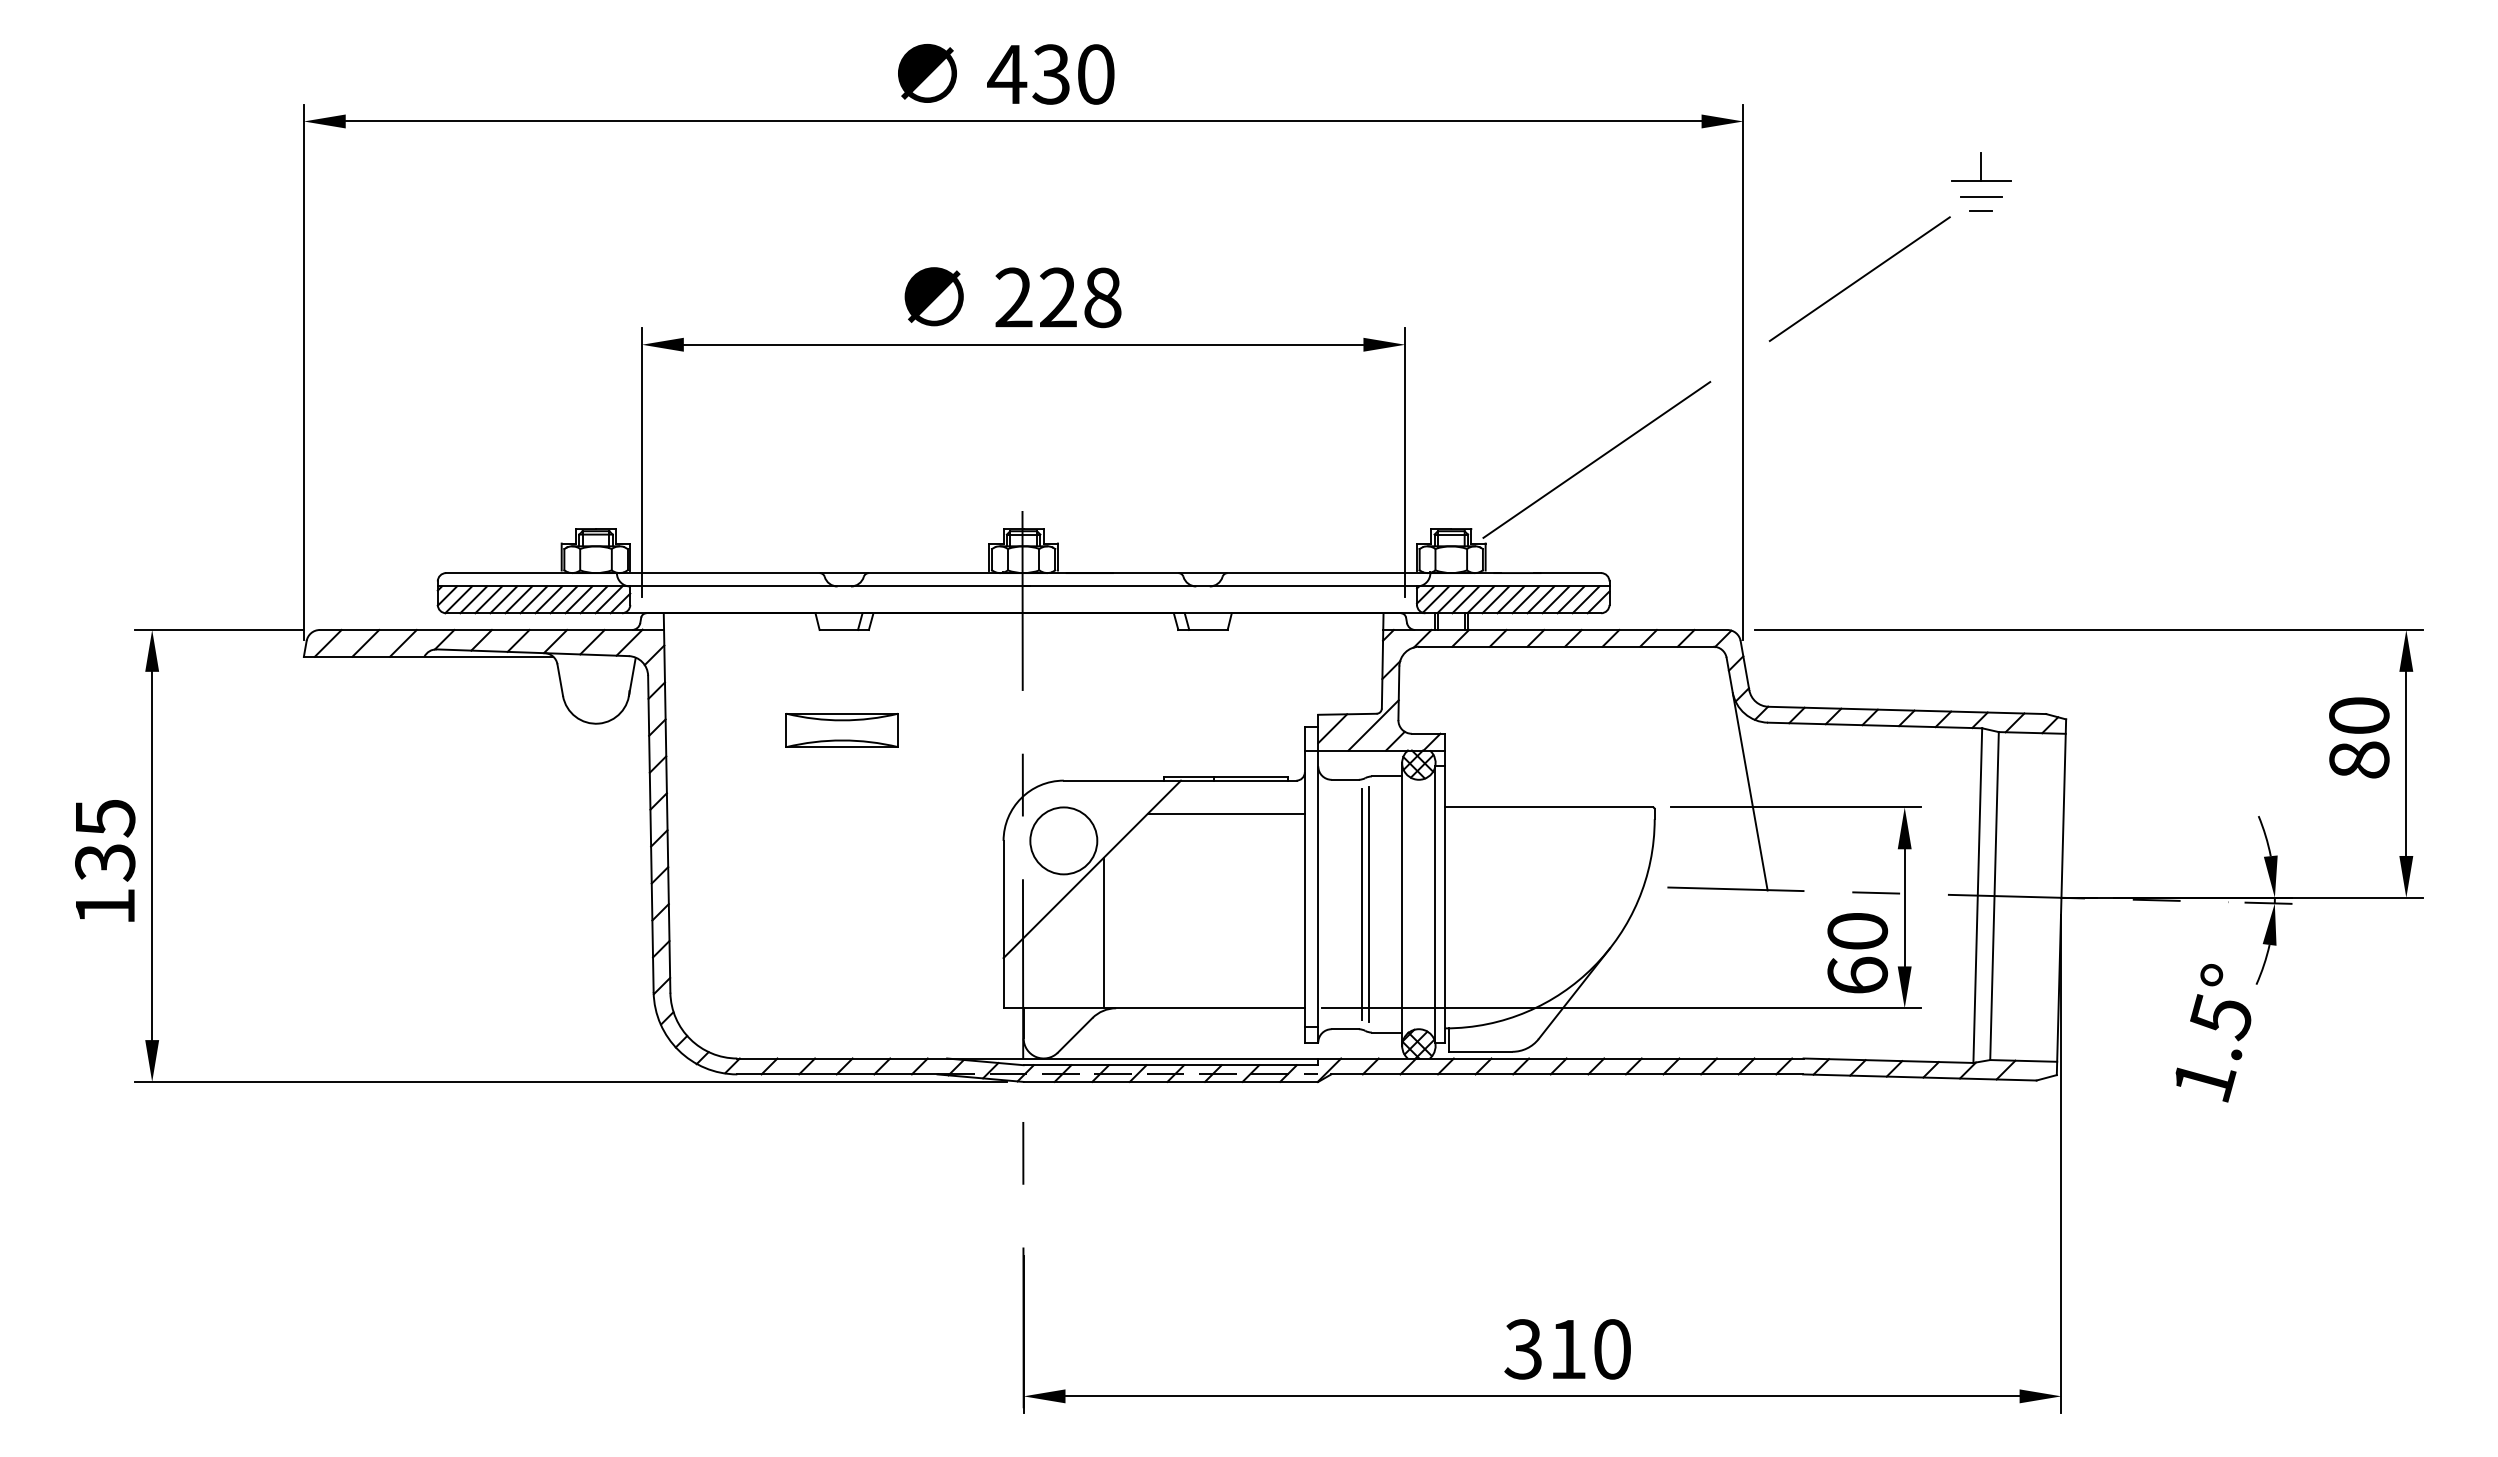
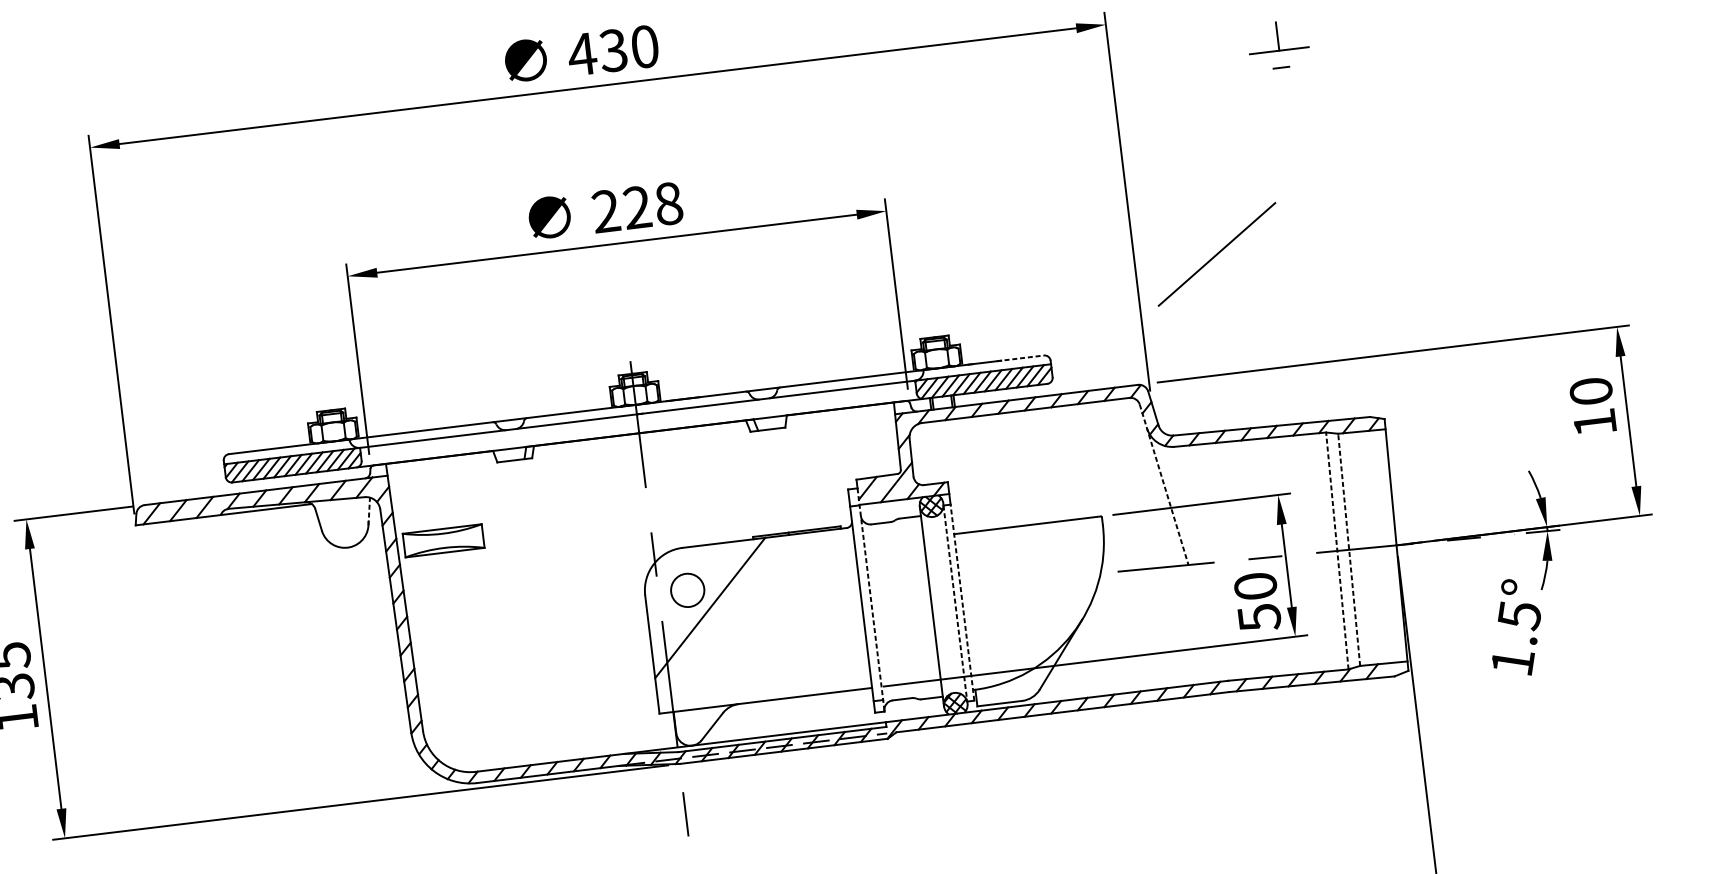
part: (1981, 166) -> (1277, 36), size x1.4
line: (1981, 196) -> (1280, 57), removed
line: (1859, 278) -> (1216, 254), moved
line: (1596, 459) -> (1031, 275), removed
line: (1568, 573) -> (1021, 358), solid -> dashed
line: (632, 676) -> (369, 511), solid -> dashed
part: (841, 730) -> (443, 540), moved
text: (2359, 759) -> (1595, 422), 80 -> 10
line: (1747, 774) -> (1164, 485), solid -> dashed
line: (1225, 814) -> (799, 557), removed
circle: (1063, 840) -> (687, 590), size x0.7
line: (1318, 885) -> (871, 600), solid -> dashed
line: (1977, 895) -> (1337, 550), solid -> dashed
line: (1994, 895) -> (1349, 549), solid -> dashed
line: (1362, 904) -> (903, 609), removed
line: (1368, 904) -> (908, 609), removed
line: (1435, 904) -> (955, 603), solid -> dashed
line: (1445, 904) -> (962, 602), solid -> dashed
line: (1104, 932) -> (724, 651), removed
text: (1857, 975) -> (1259, 617), 60 -> 50

